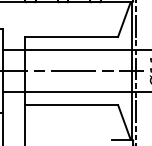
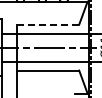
line: (72, 36) -> (48, 24), solid -> dashed

